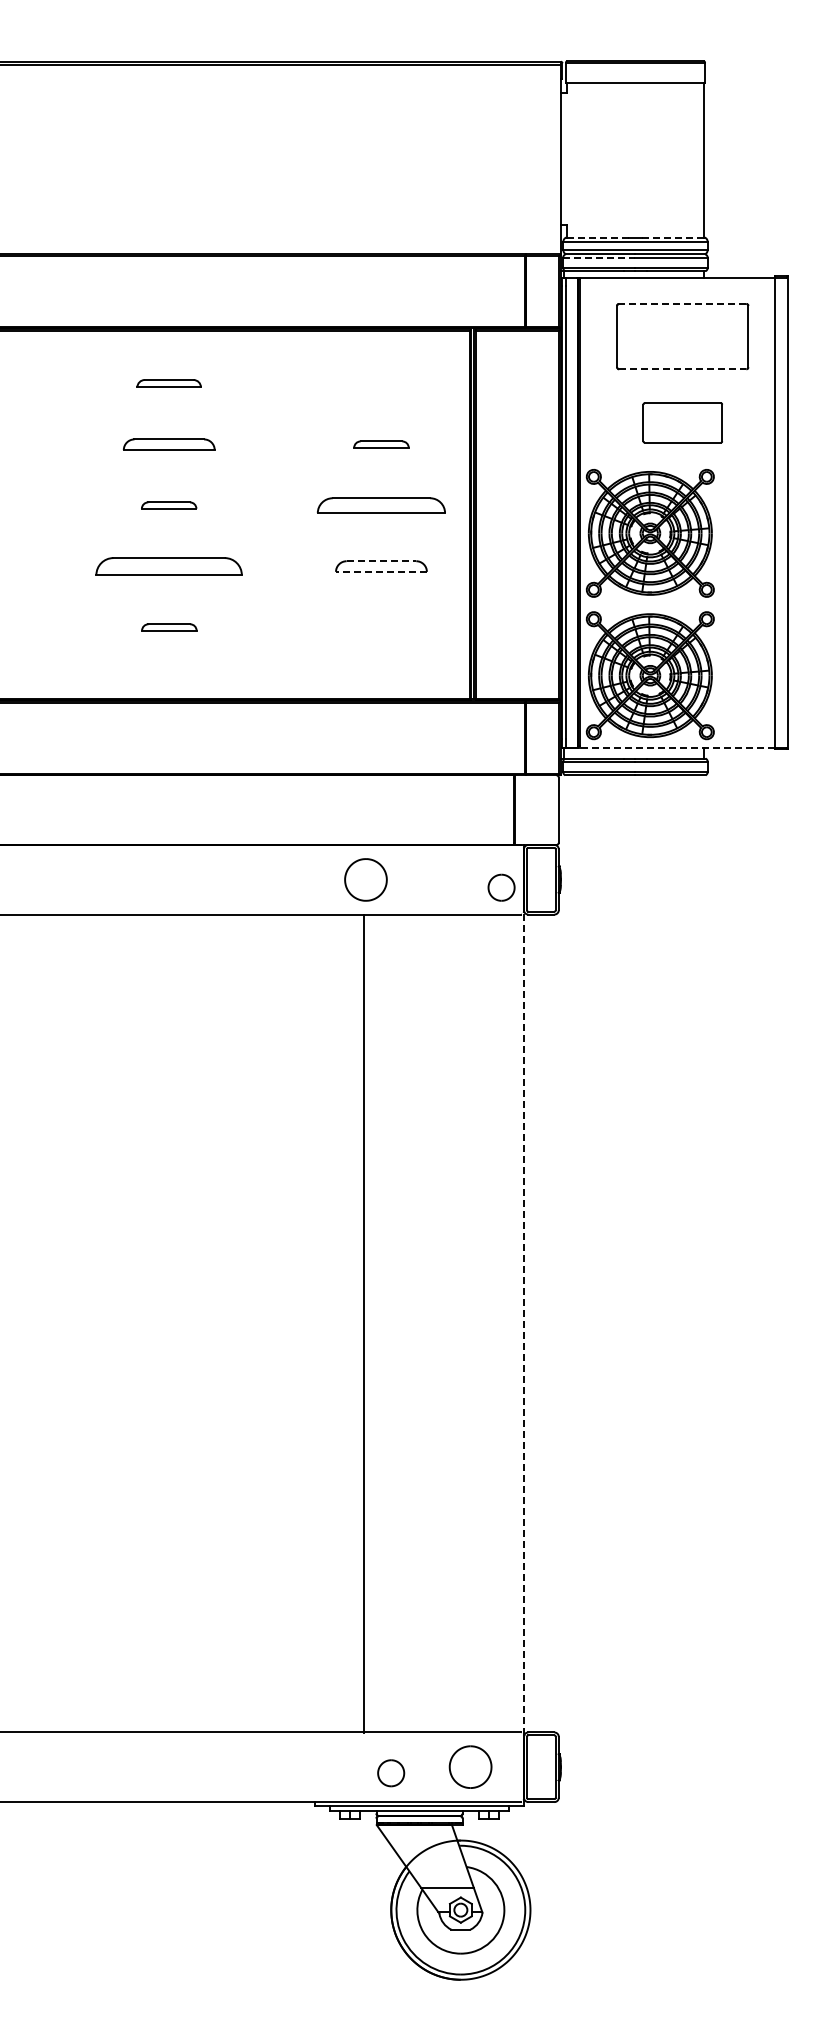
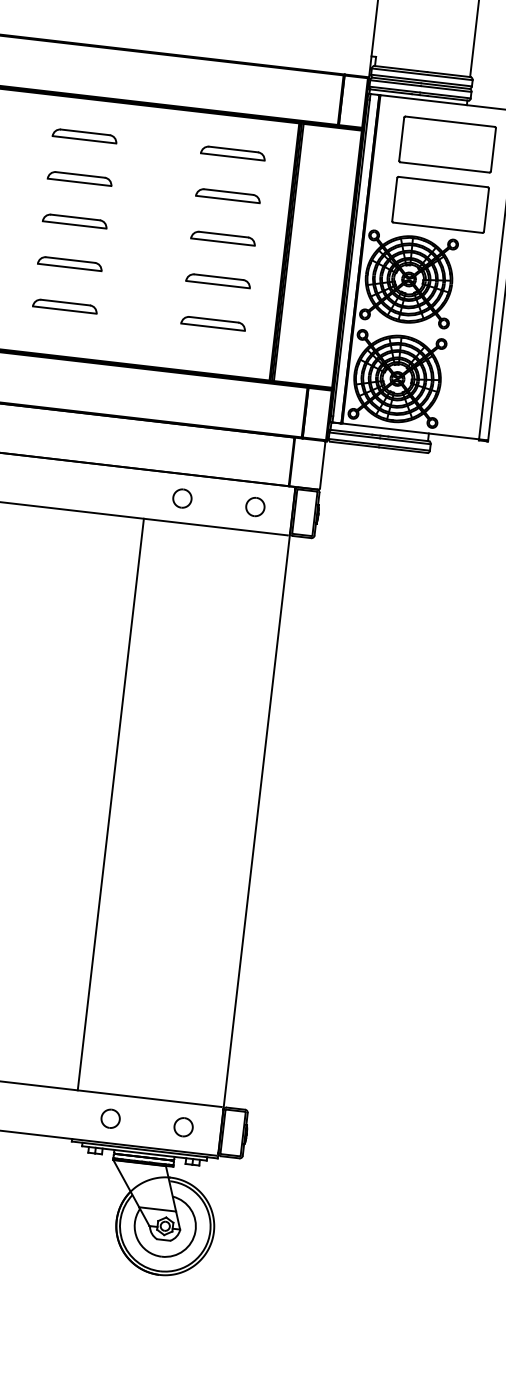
line: (598, 237) -> (396, 68), dashed -> solid
line: (673, 237) -> (449, 74), dashed -> solid
line: (599, 258) -> (395, 83), dashed -> solid
line: (682, 303) -> (450, 121), dashed -> solid
line: (683, 369) -> (445, 167), dashed -> solid
part: (168, 383) -> (84, 135), size x1.43
part: (381, 383) -> (233, 153), added
part: (682, 422) -> (440, 204), size x1.67
part: (381, 444) -> (228, 195), size x1.67
part: (168, 505) -> (74, 221), size x1.67
part: (381, 505) -> (223, 238), size x0.71
line: (381, 561) -> (218, 277), dashed -> solid
part: (169, 566) -> (70, 263), size x0.62
line: (380, 571) -> (217, 284), dashed -> solid
part: (169, 627) -> (65, 306), size x1.67
part: (381, 627) -> (213, 323), added
line: (677, 747) -> (410, 431), dashed -> solid
part: (366, 879) -> (182, 498), size x0.62
part: (501, 887) -> (255, 506), moved
line: (364, 1323) -> (111, 804), moved
line: (523, 1323) -> (256, 821), dashed -> solid
part: (470, 1767) -> (183, 1127), size x0.62
part: (391, 1773) -> (110, 1118), moved

